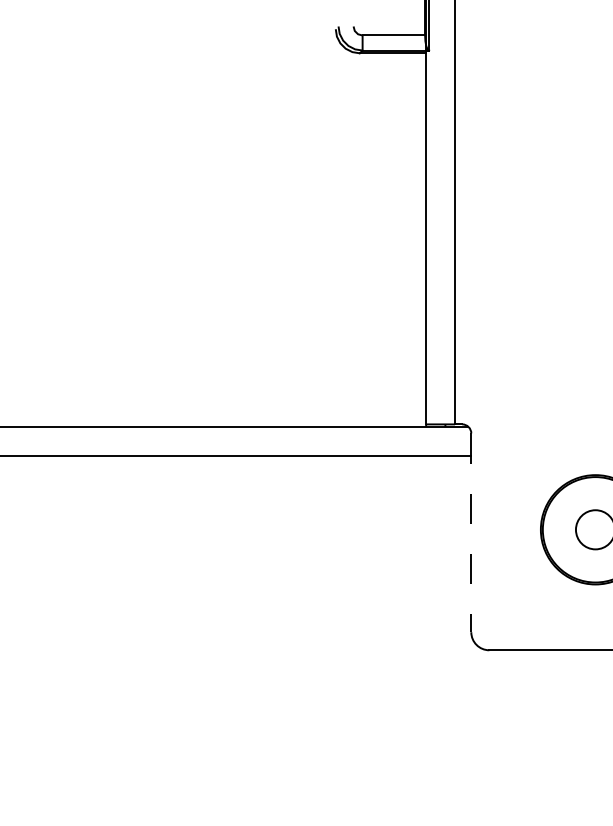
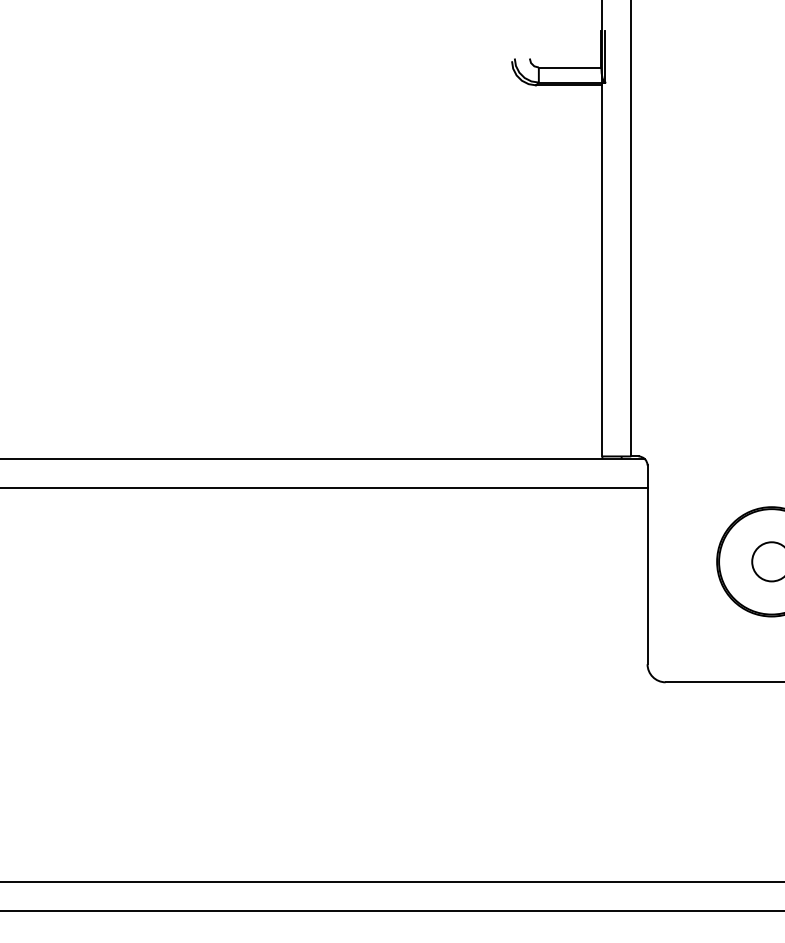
line: (471, 533) -> (647, 565), dashed -> solid

